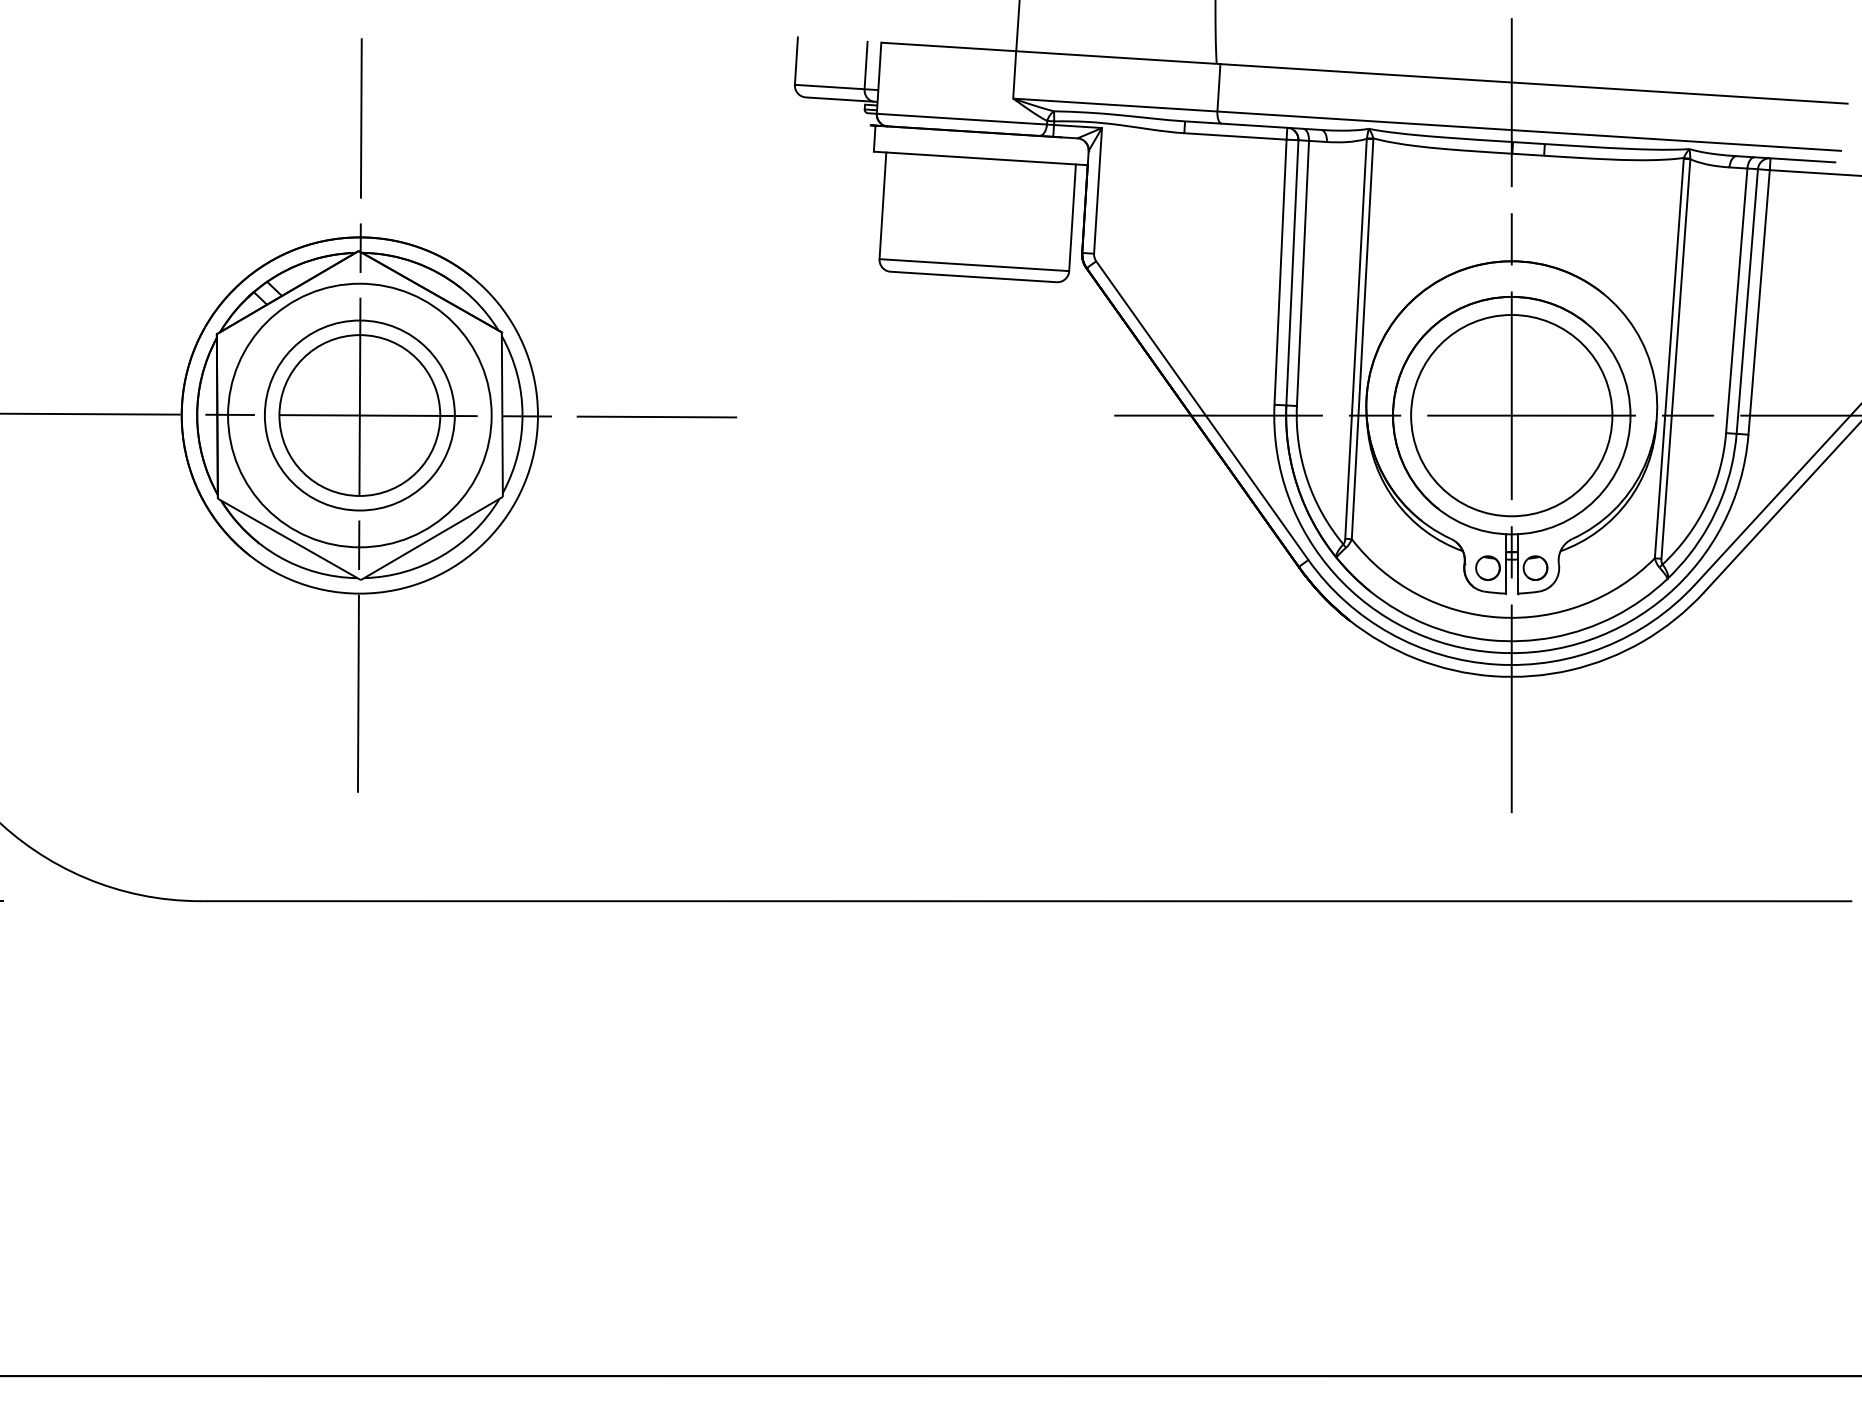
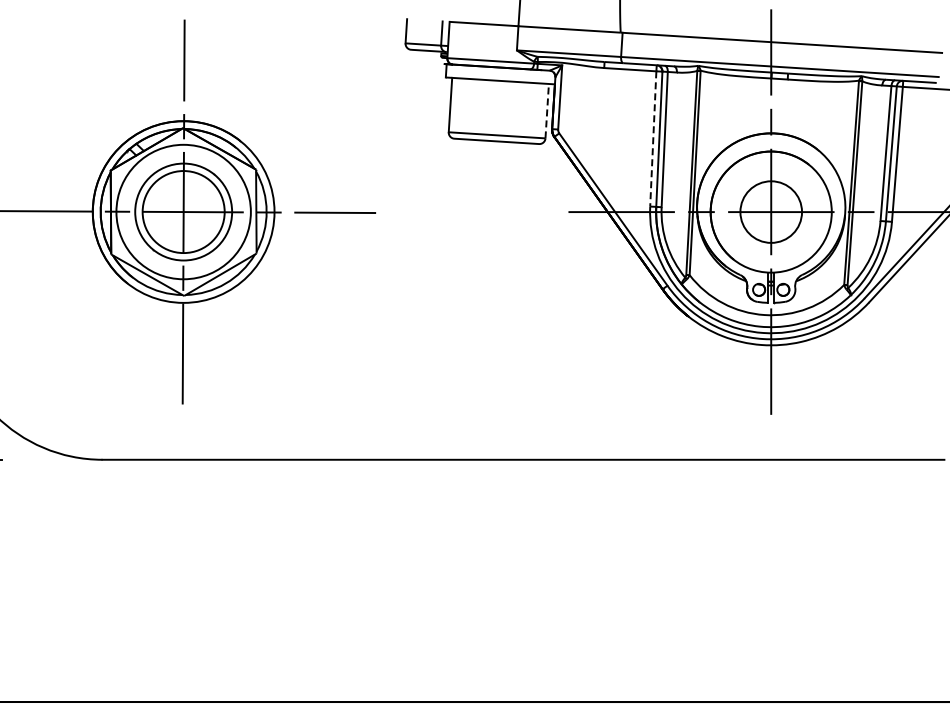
line: (1073, 216) -> (547, 110), solid -> dashed
line: (1280, 271) -> (653, 138), solid -> dashed
circle: (1510, 414) -> (770, 211), size x0.6

